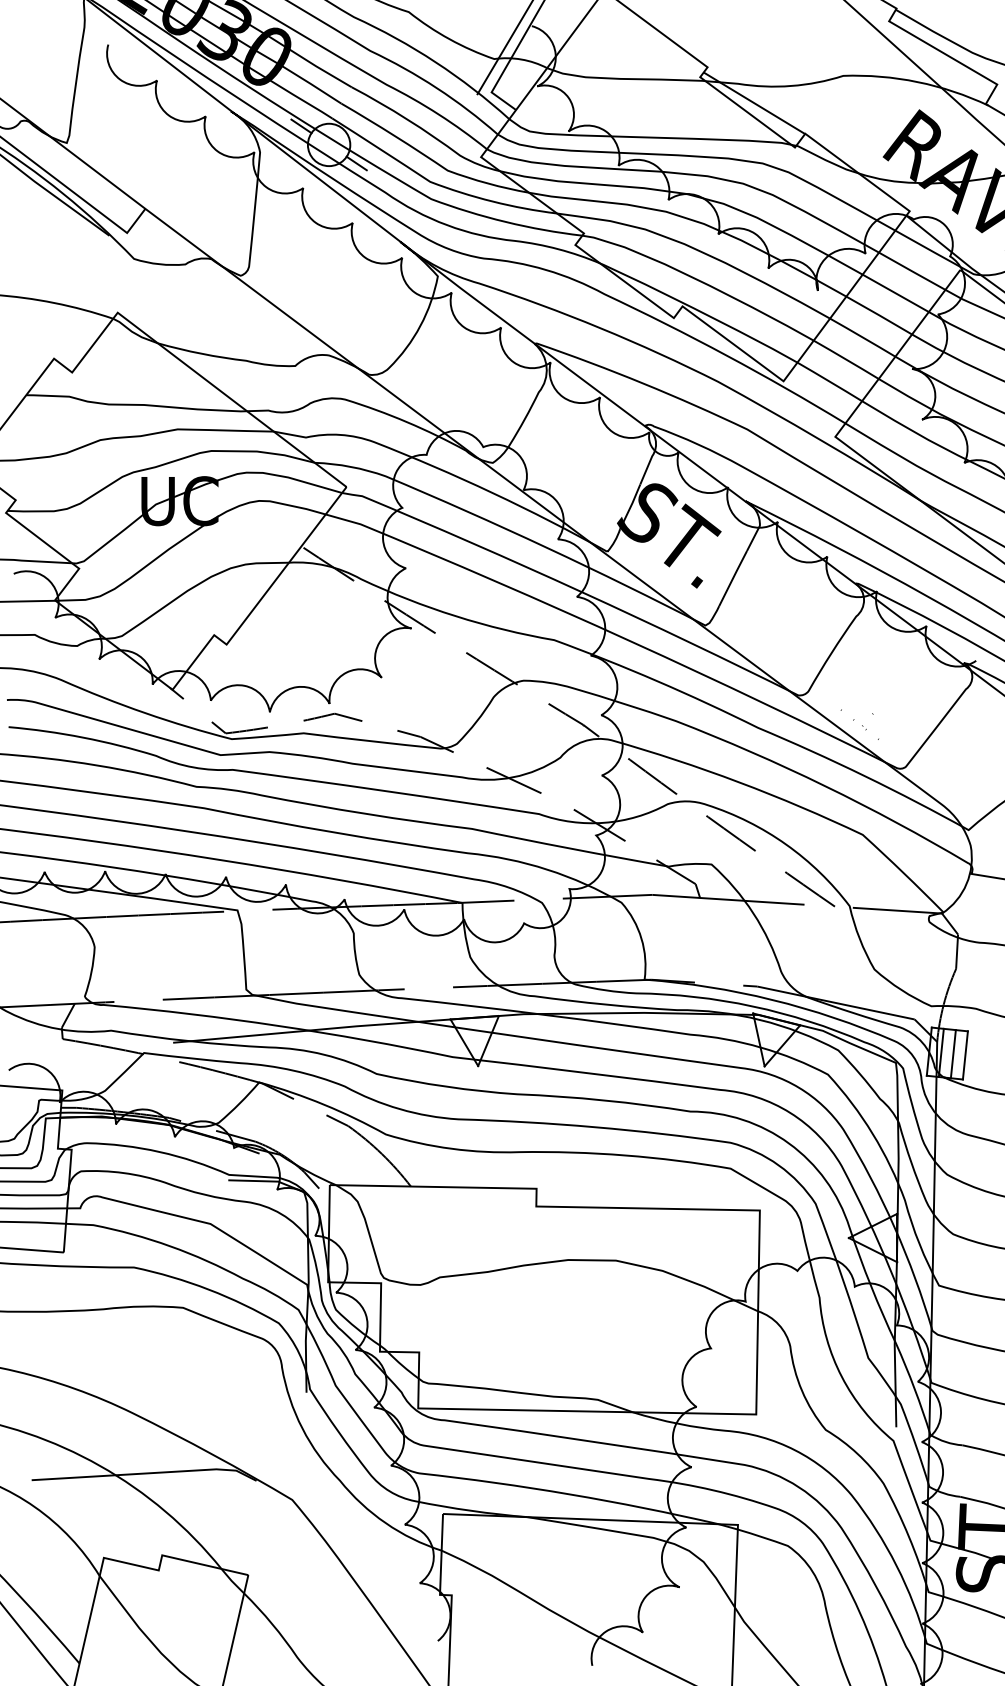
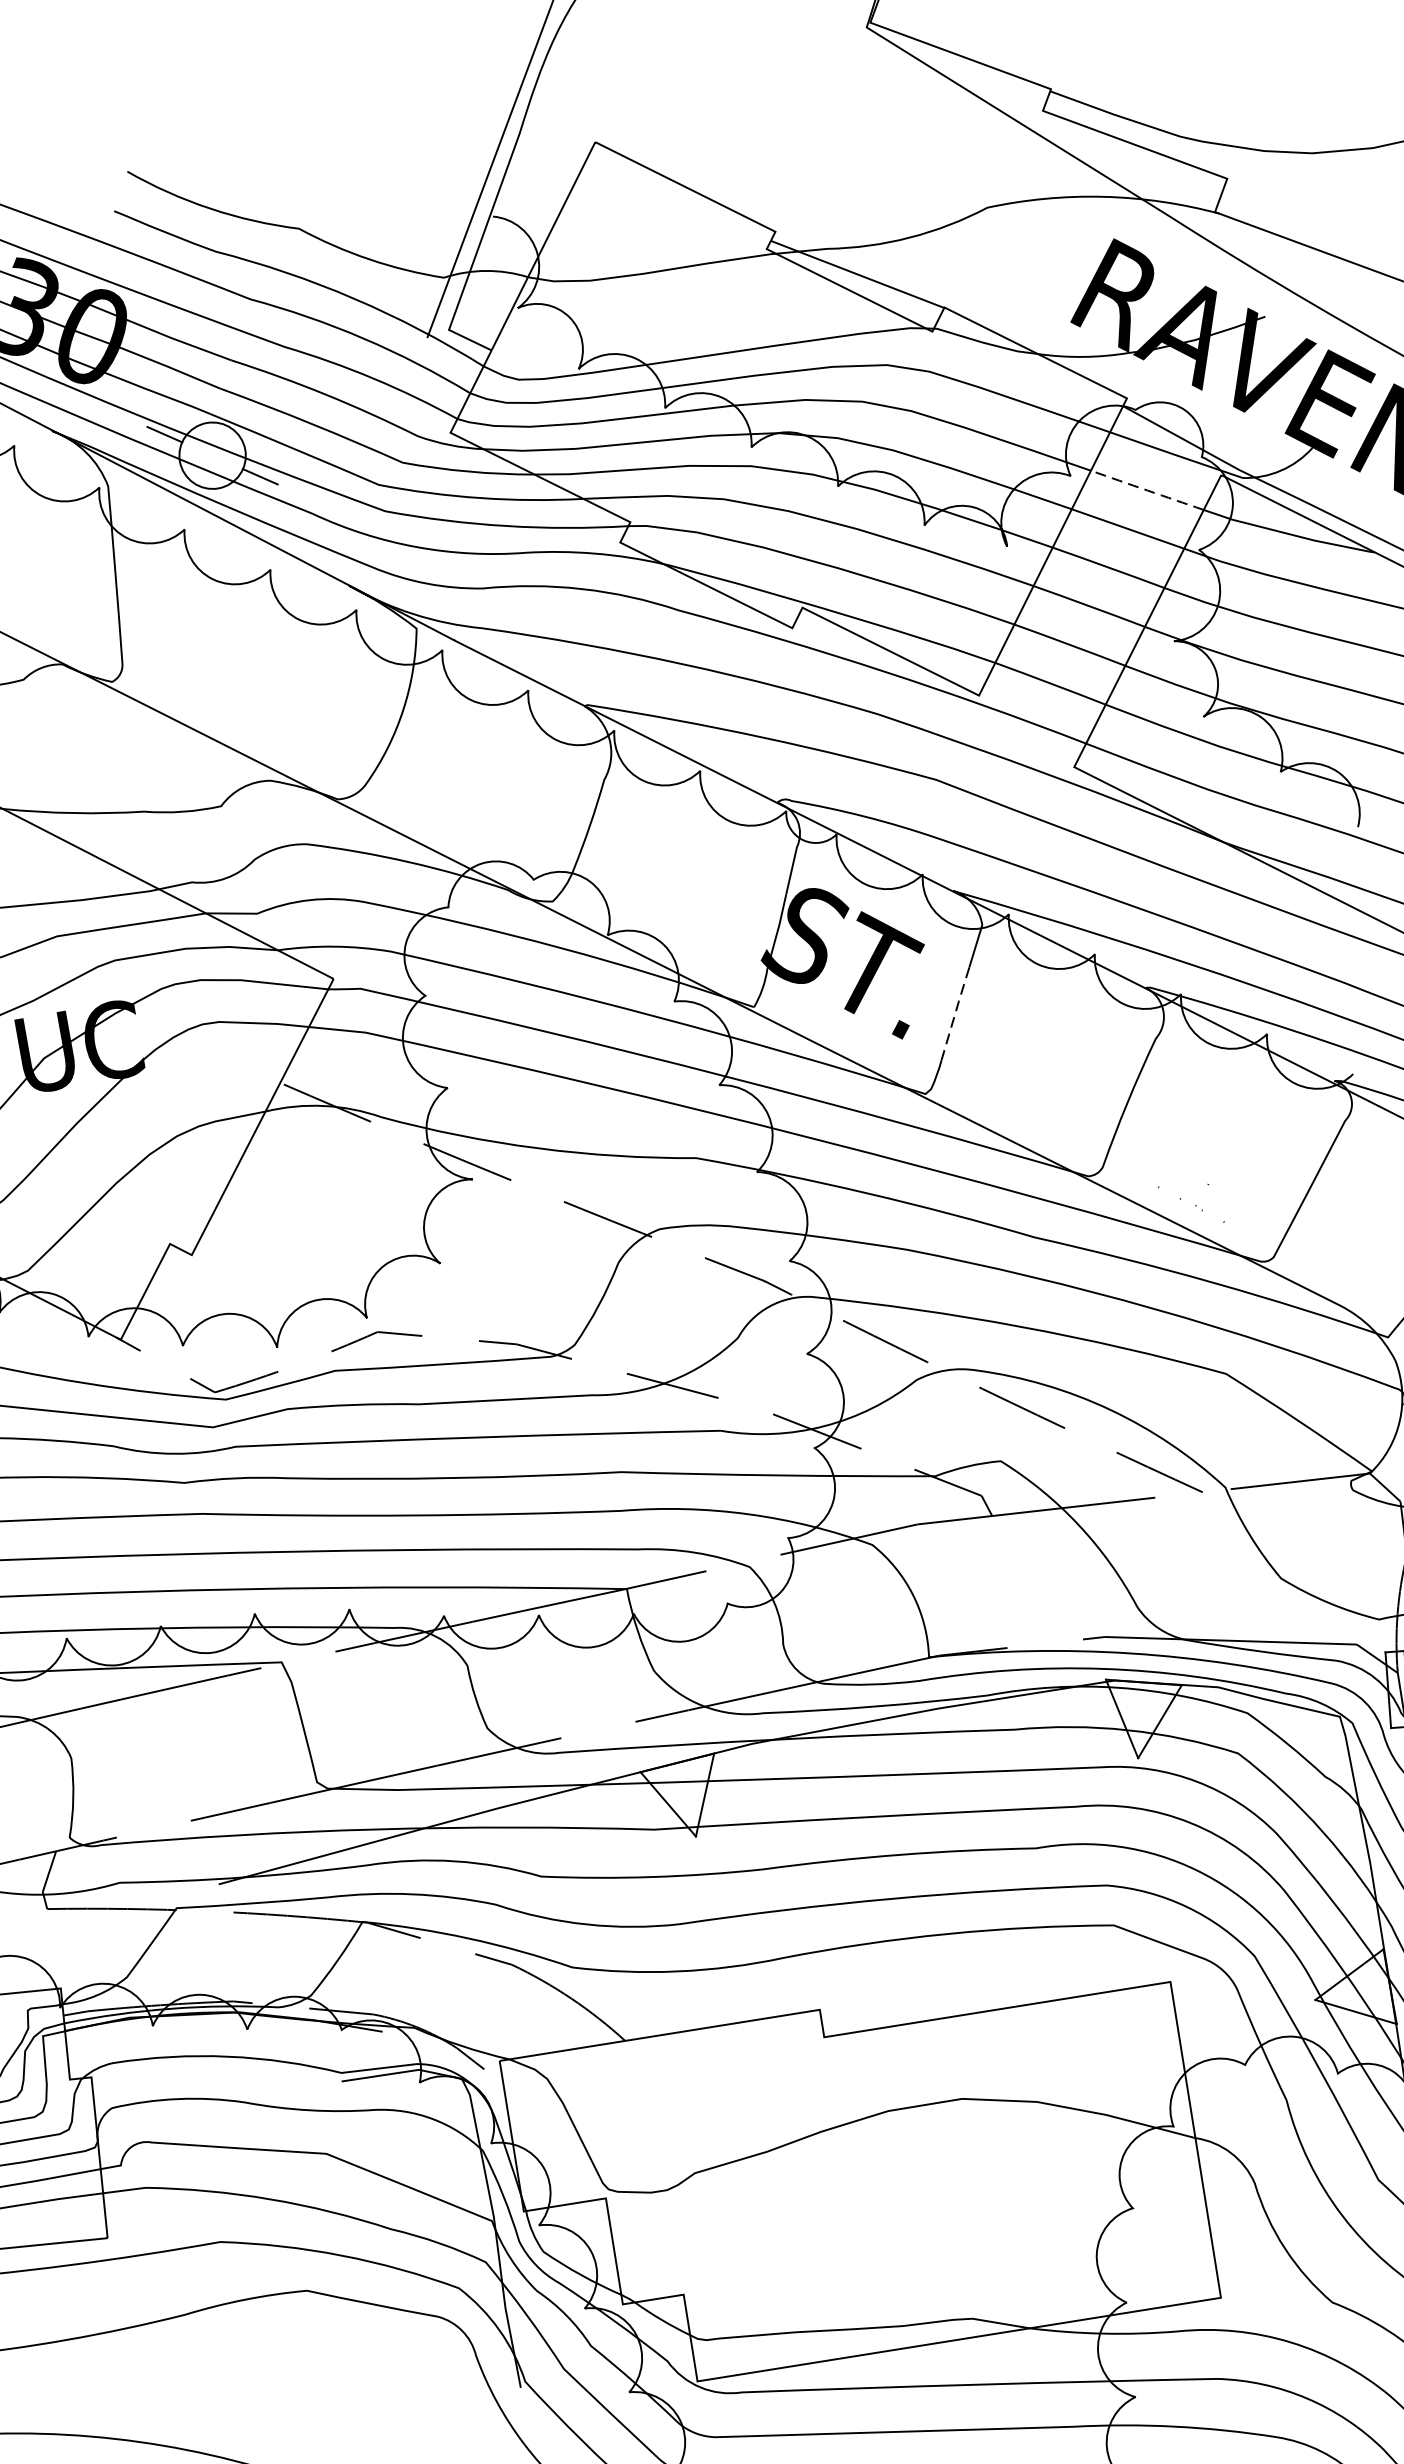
line: (912, 271) -> (1147, 490), solid -> dashed
line: (733, 577) -> (955, 1012), solid -> dashed

